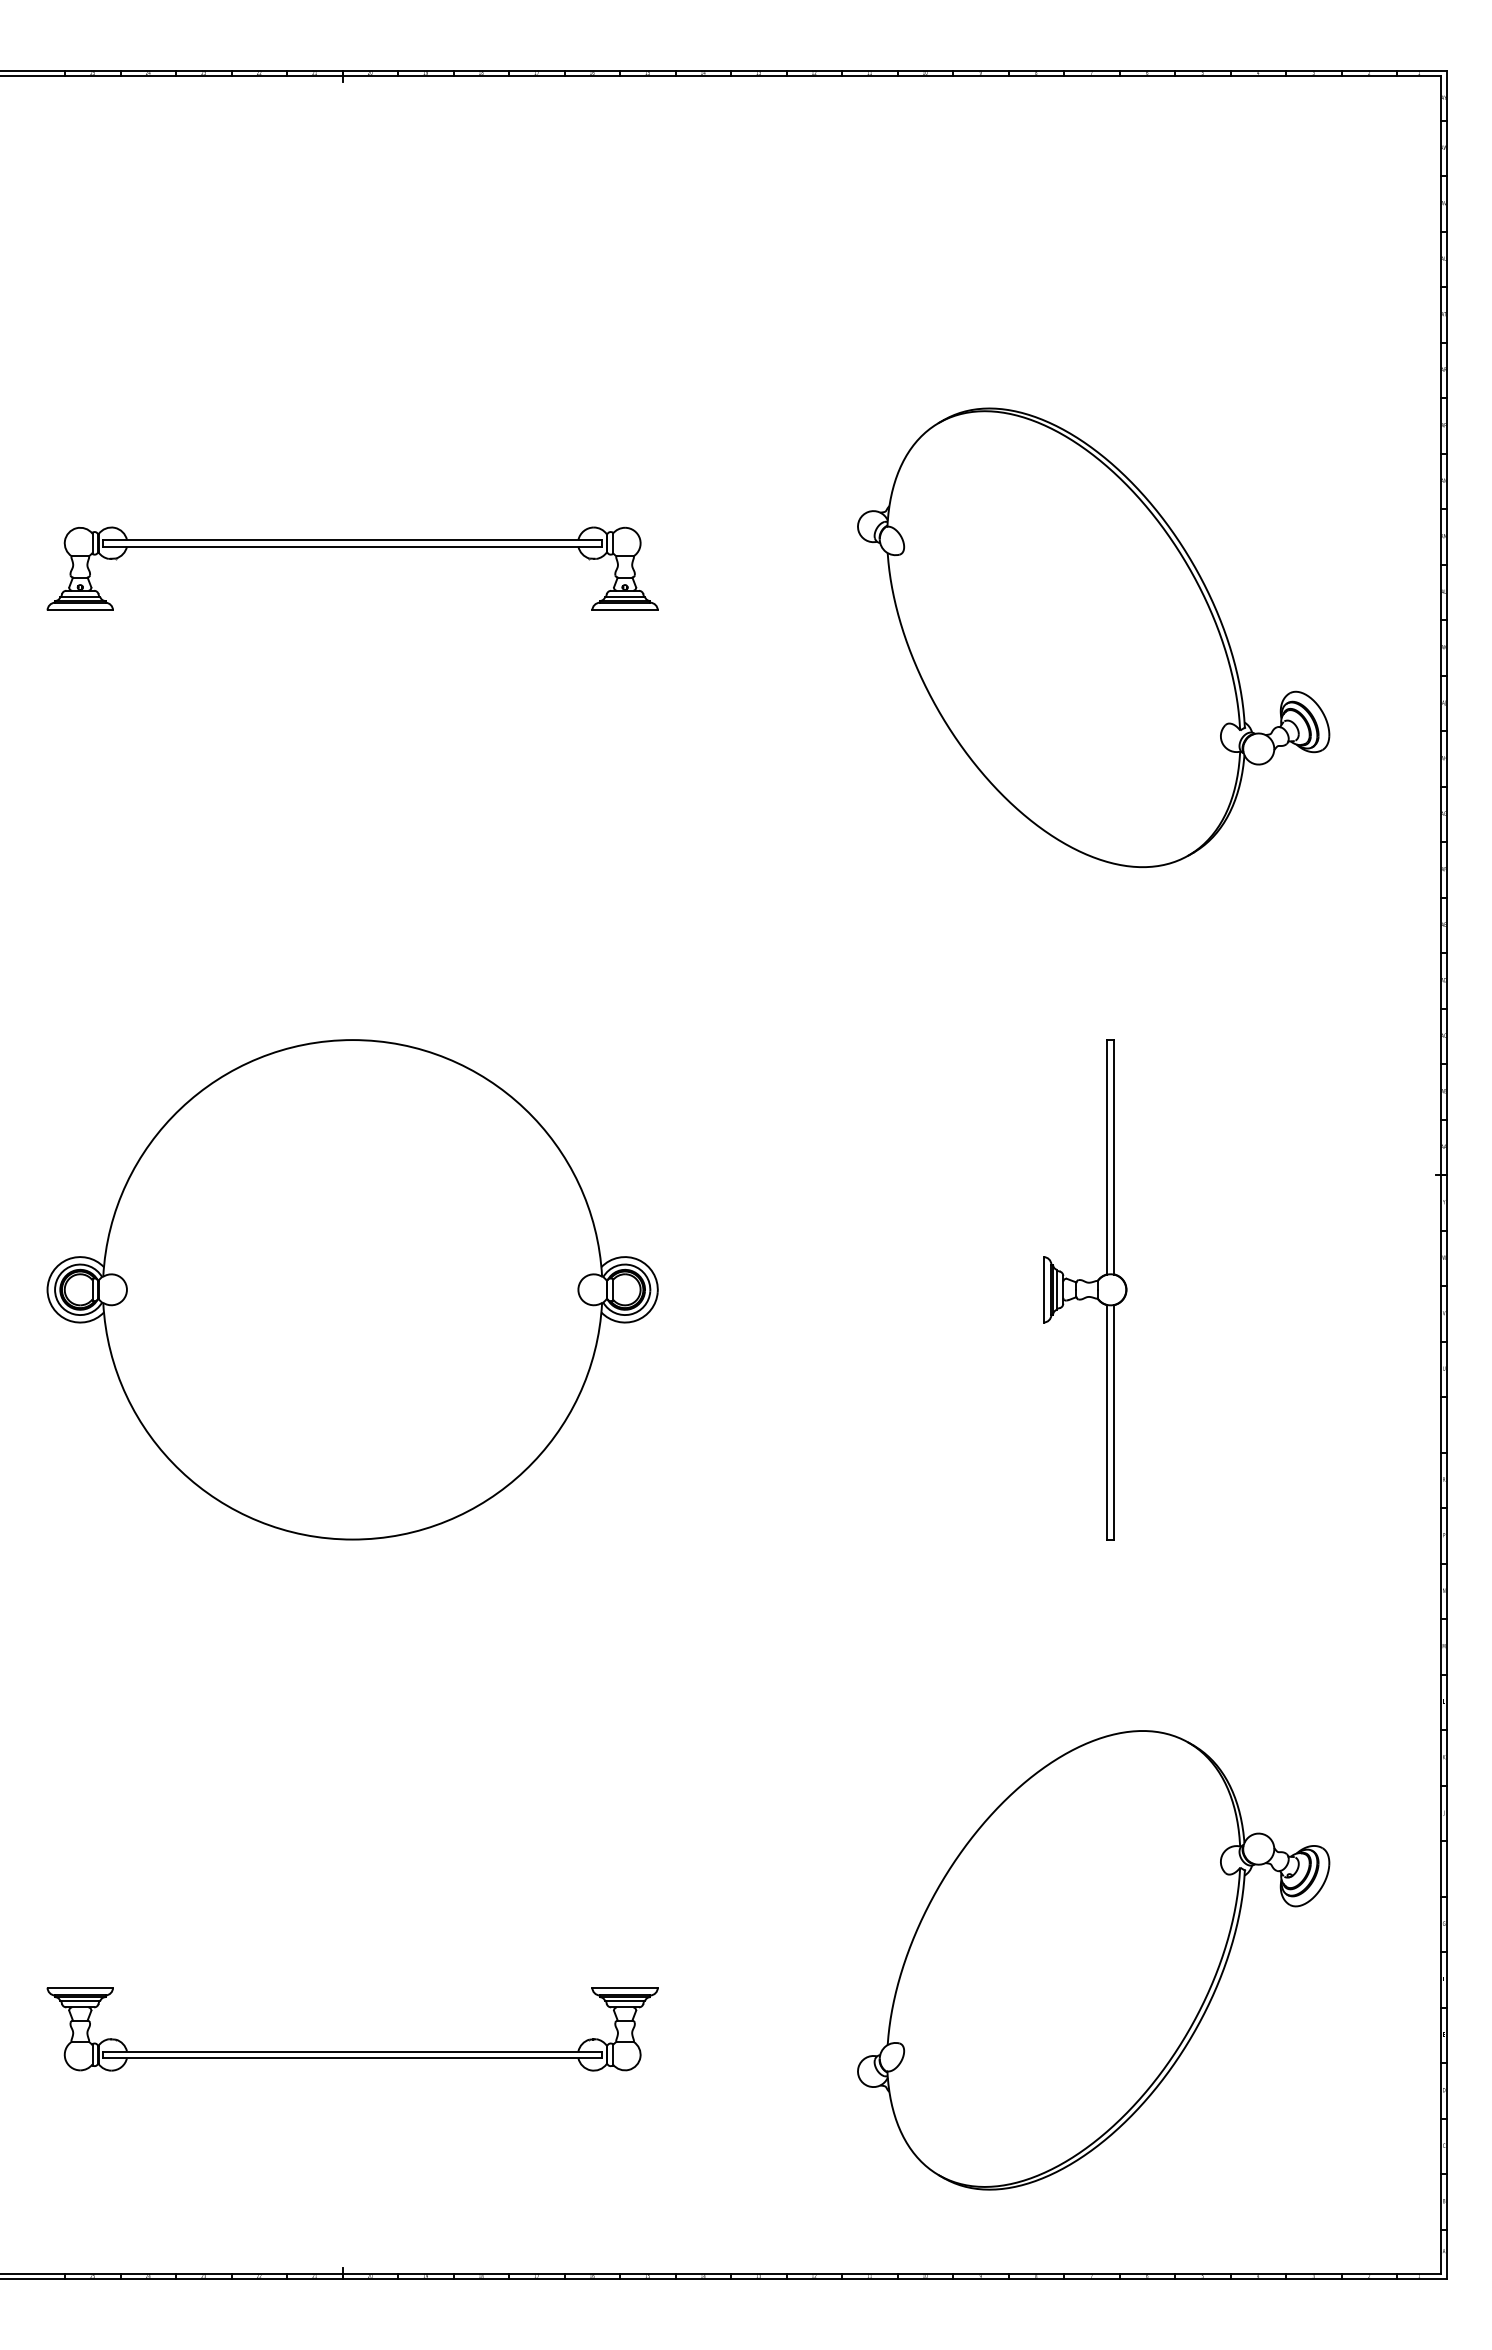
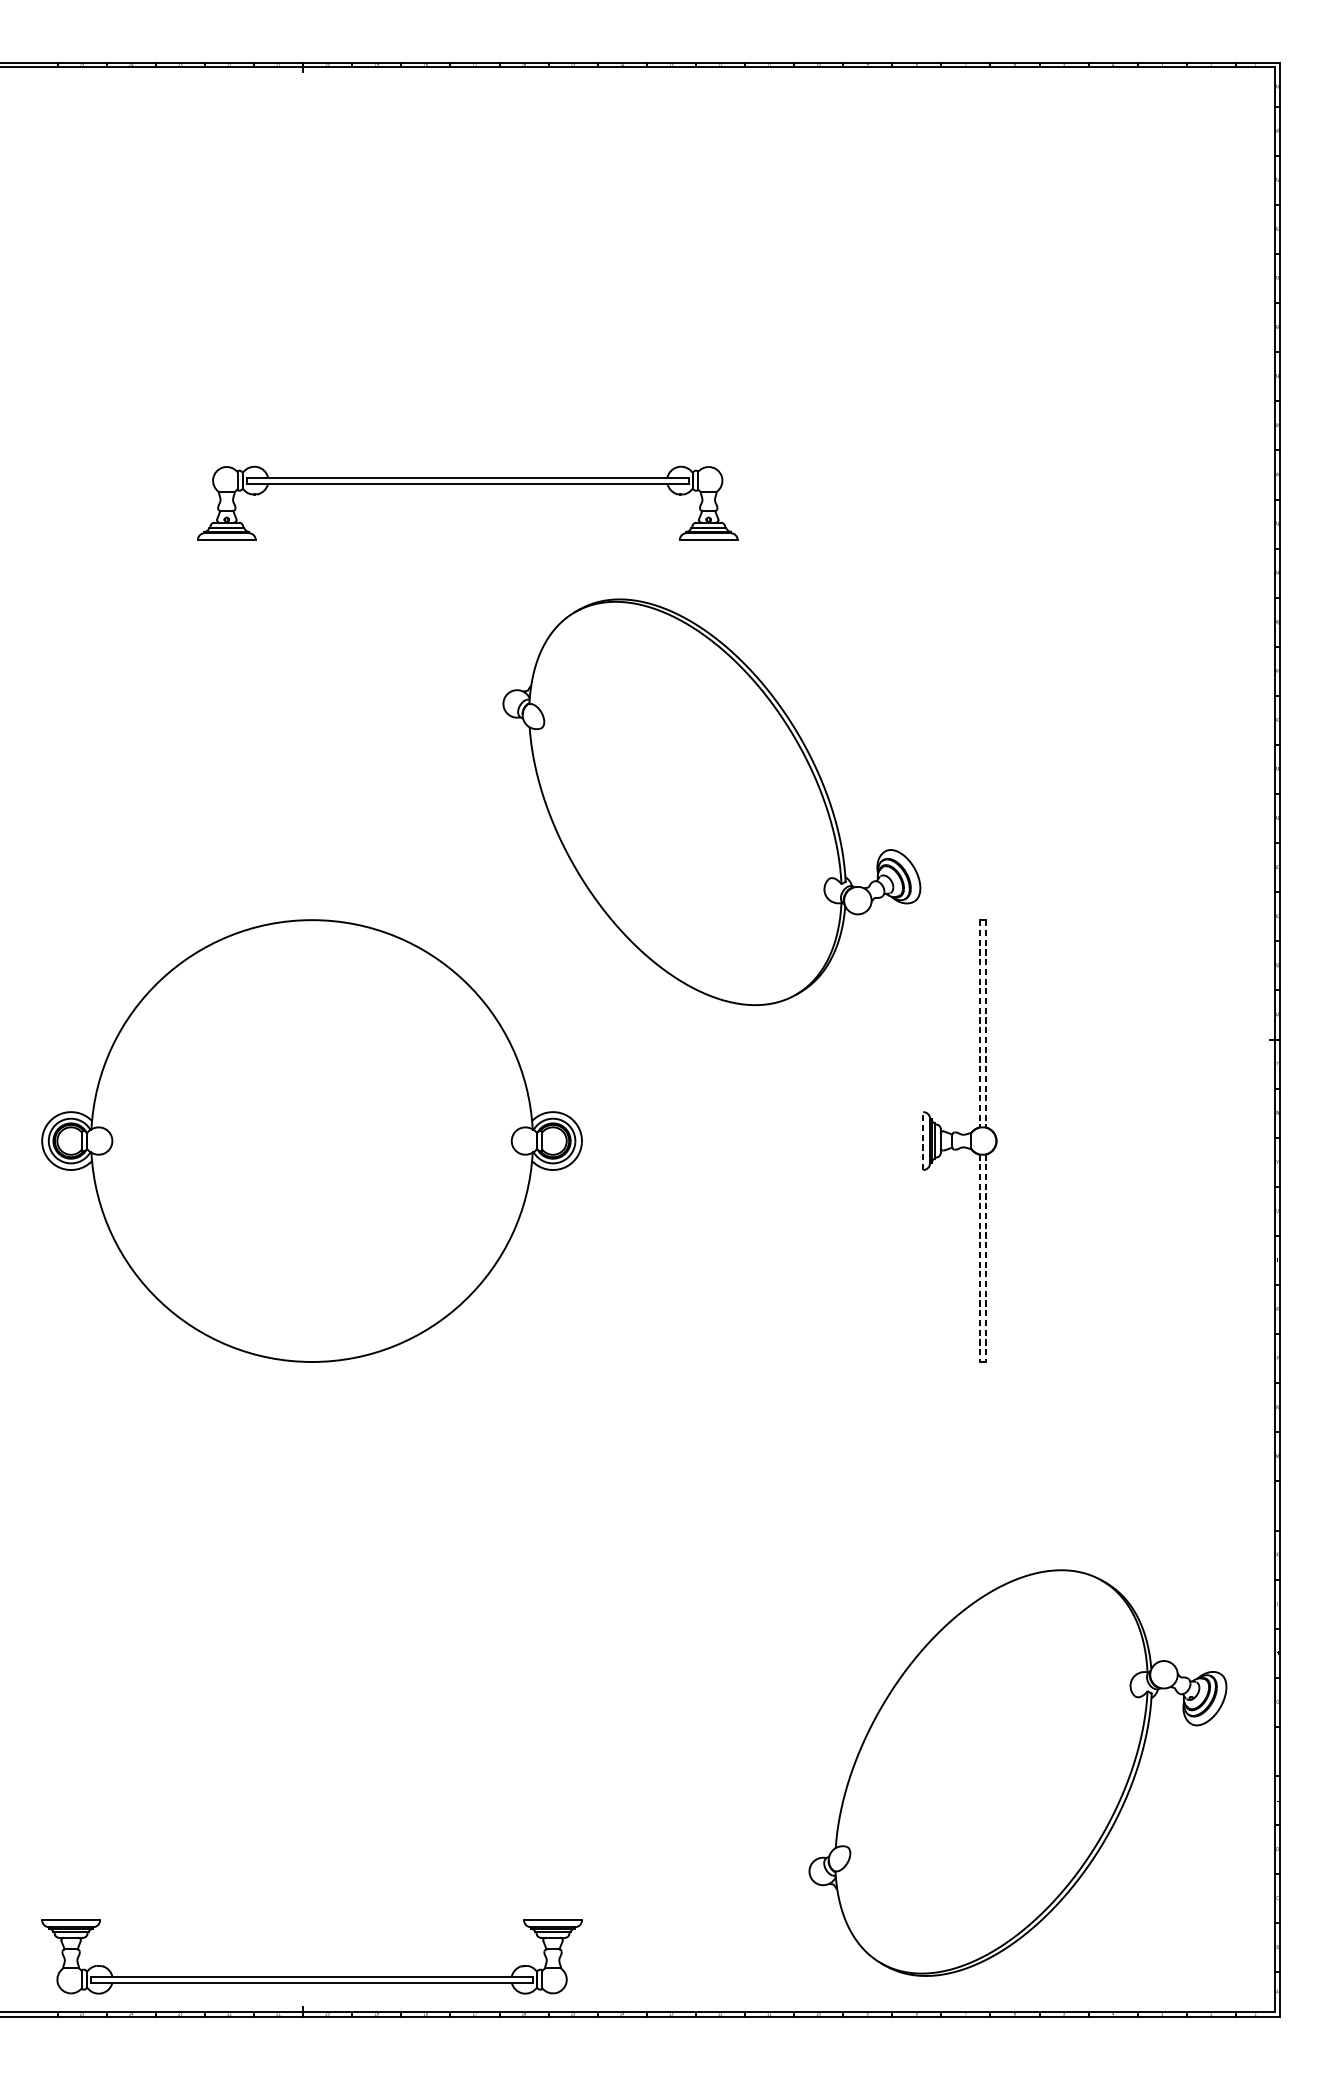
part: (352, 547) -> (467, 484), moved
part: (1093, 637) -> (711, 801), moved
line: (1107, 1157) -> (979, 1024), solid -> dashed
line: (1114, 1157) -> (985, 1024), solid -> dashed
line: (1043, 1289) -> (923, 1140), solid -> dashed
line: (1107, 1422) -> (979, 1258), solid -> dashed
line: (1114, 1422) -> (985, 1258), solid -> dashed
part: (1093, 1960) -> (1017, 1773), moved
part: (352, 2051) -> (311, 1976), moved

